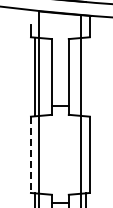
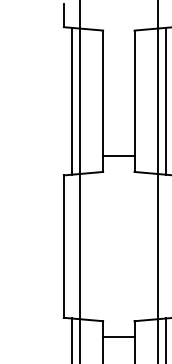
line: (85, 76) -> (165, 100), added
line: (30, 155) -> (63, 247), dashed -> solid

